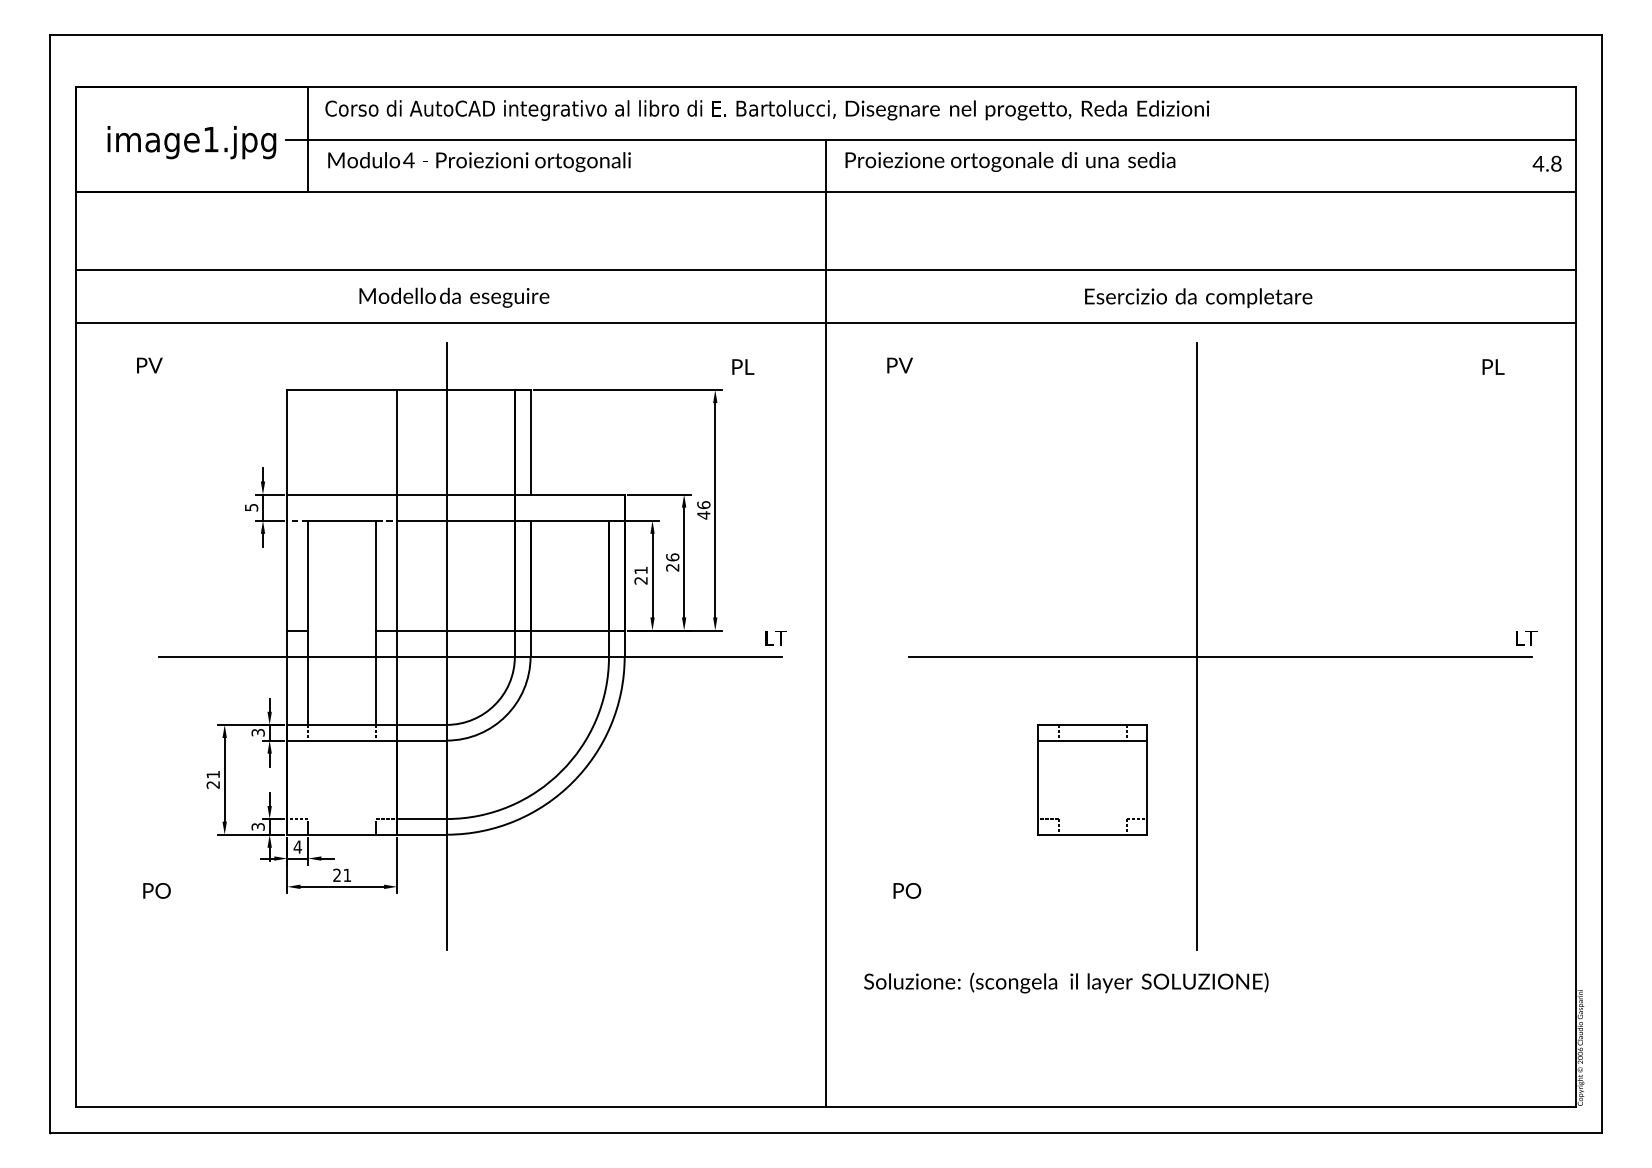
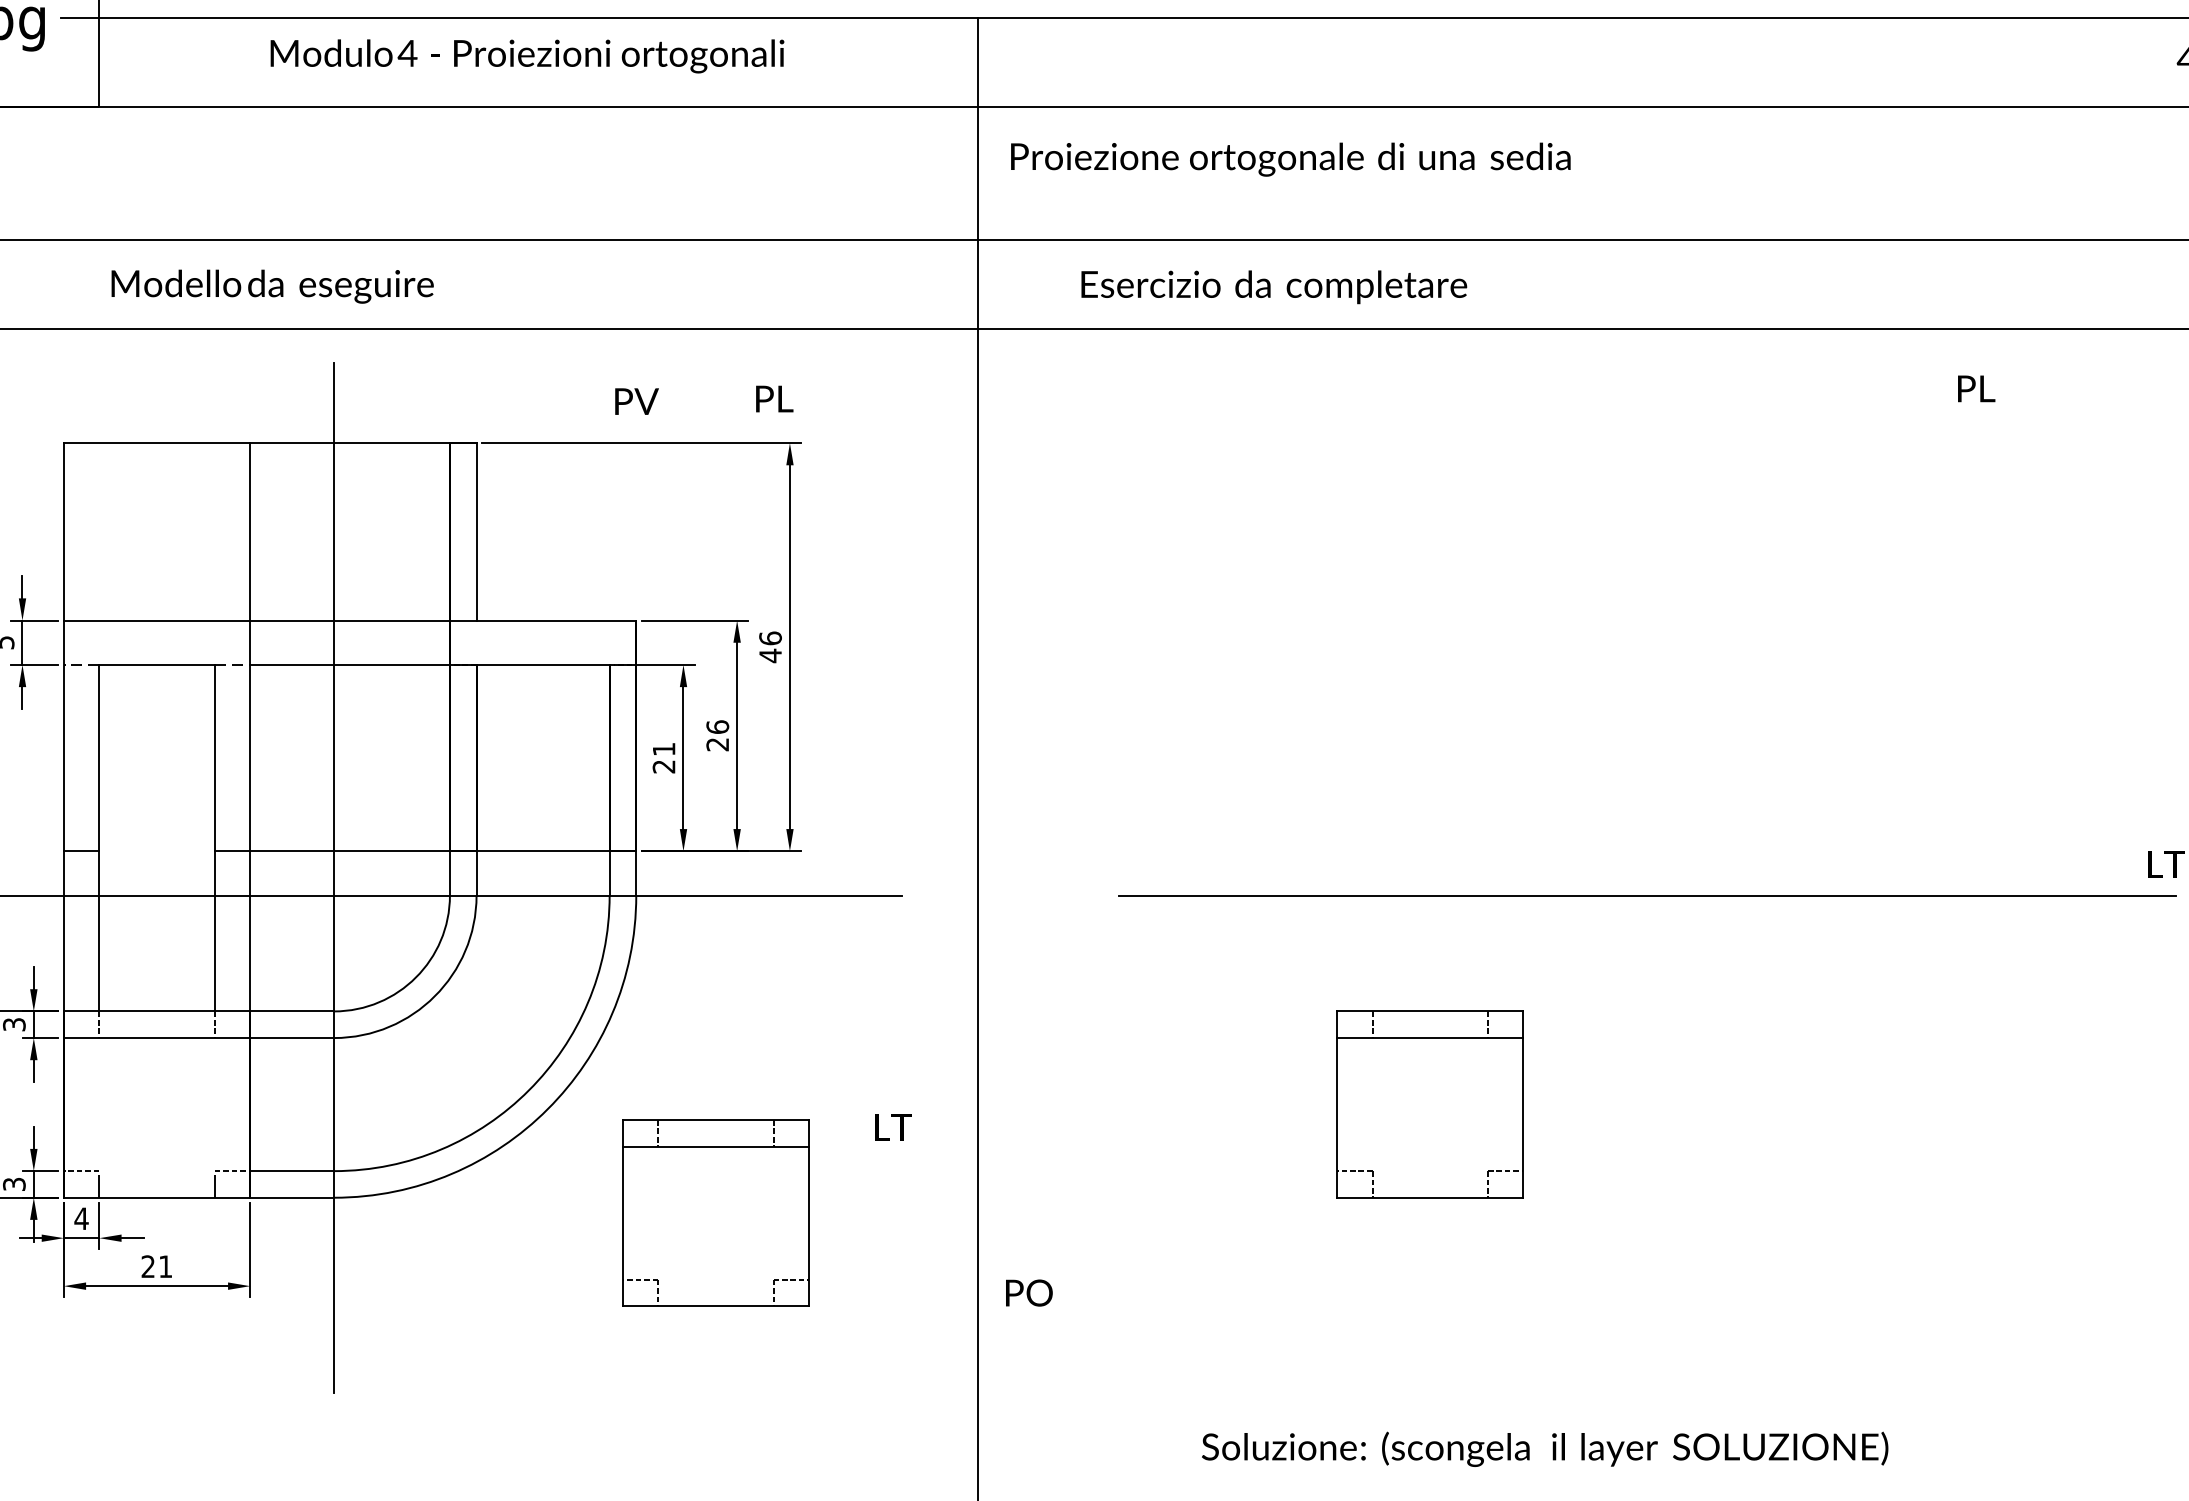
text: (1010, 161) -> (1290, 158), moved
text: (479, 162) -> (527, 57), moved
text: (454, 297) -> (272, 286), moved
text: (1198, 298) -> (1273, 287), moved
text: (899, 365) -> (635, 401), moved
text: (743, 366) -> (775, 398), moved
text: (1493, 366) -> (1976, 387), moved
text: (775, 638) -> (892, 1127), moved
line: (1196, 645) -> (1606, 876), removed
part: (671, 843) -> (715, 1212), added
text: (907, 890) -> (1029, 1292), moved
text: (1066, 982) -> (1545, 1448), moved

